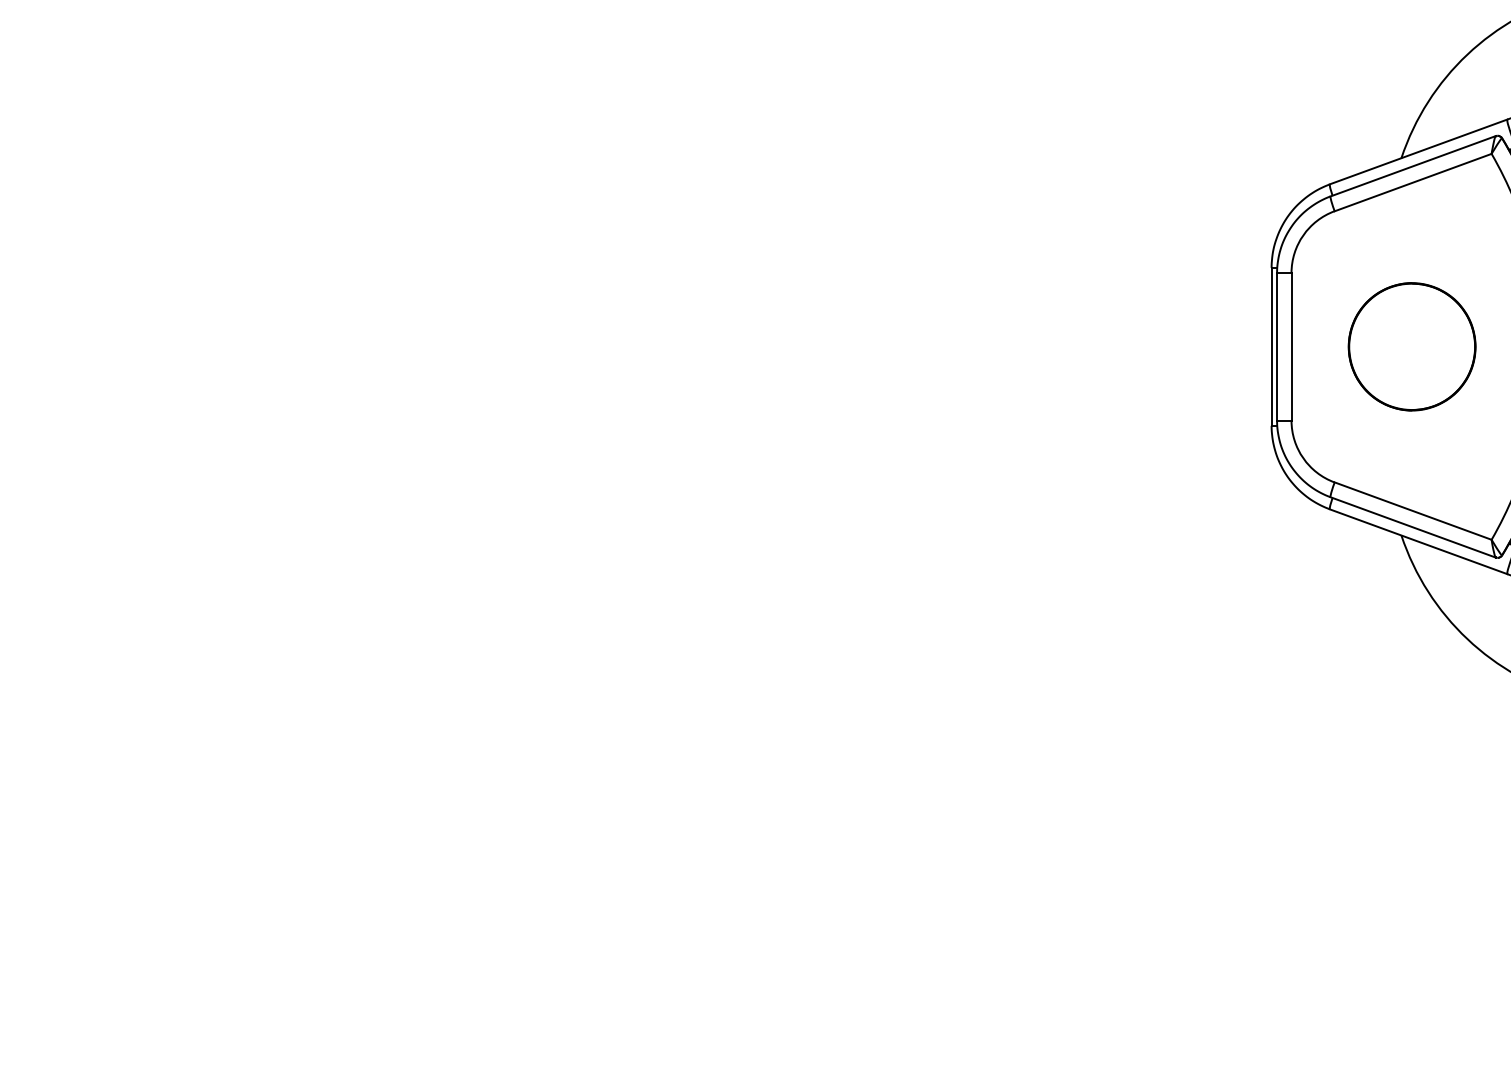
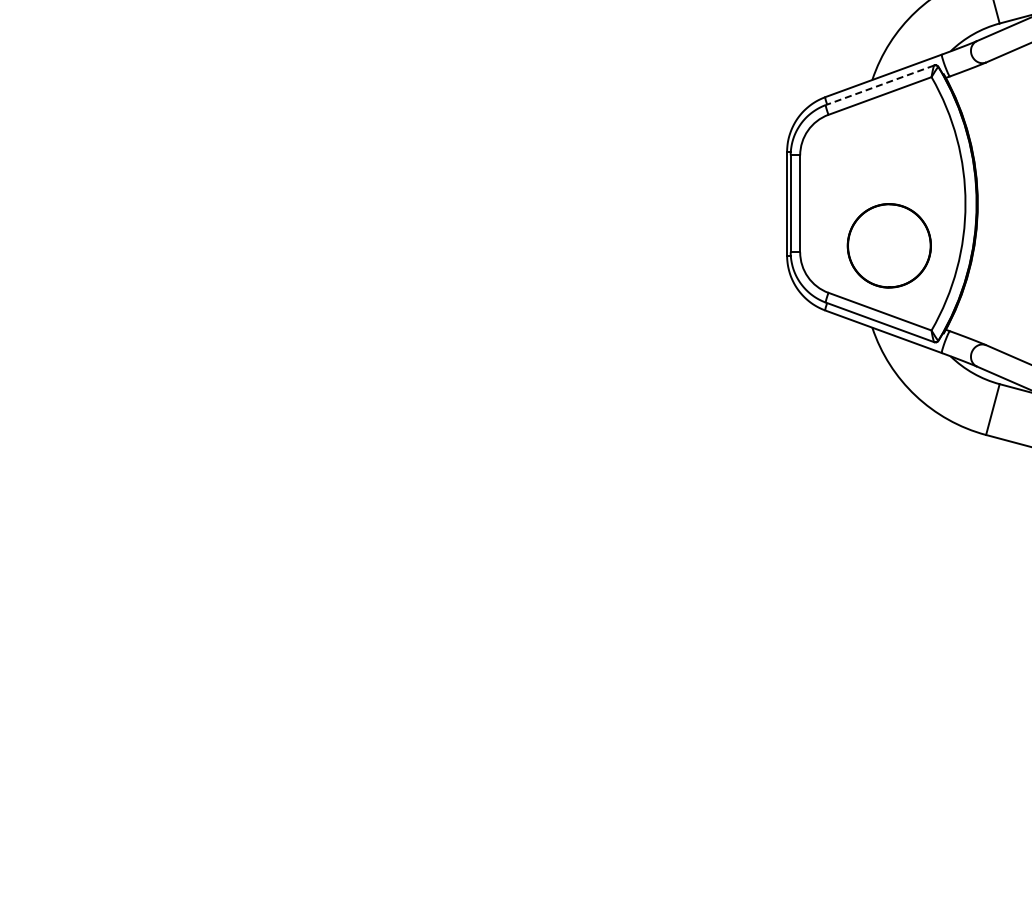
line: (1413, 166) -> (880, 85), solid -> dashed
part: (1410, 346) -> (888, 245), moved

